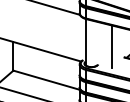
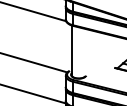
line: (112, 46) -> (101, 55), removed

